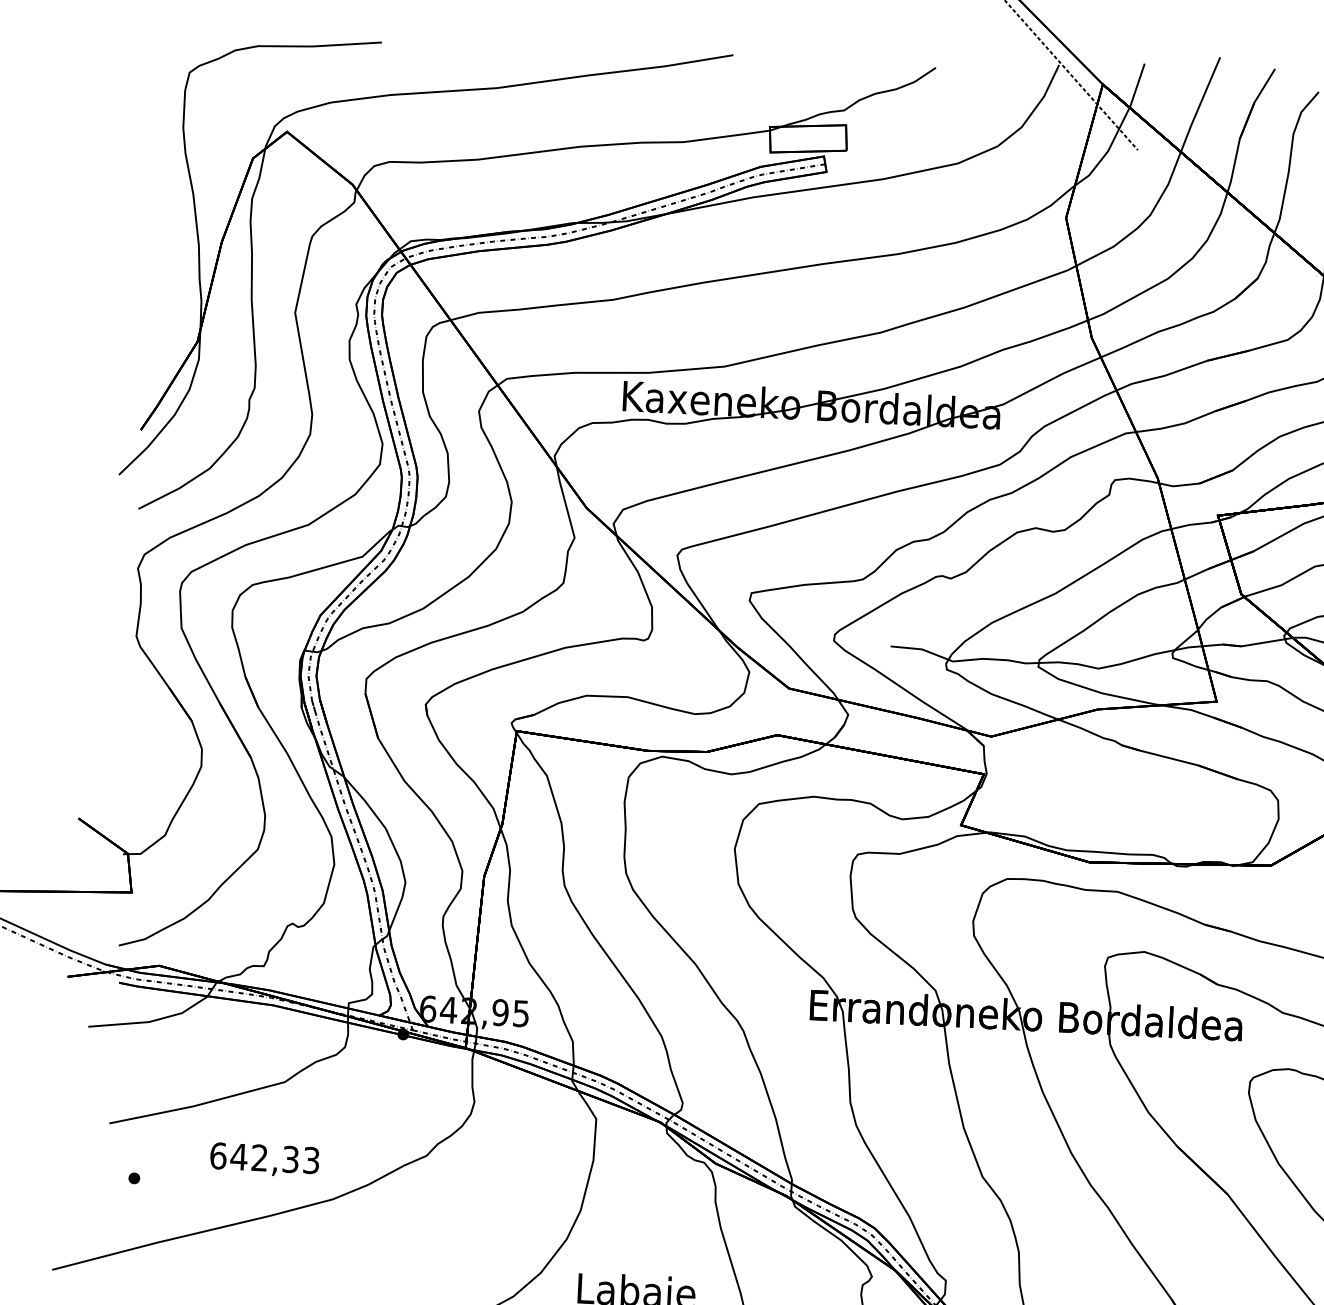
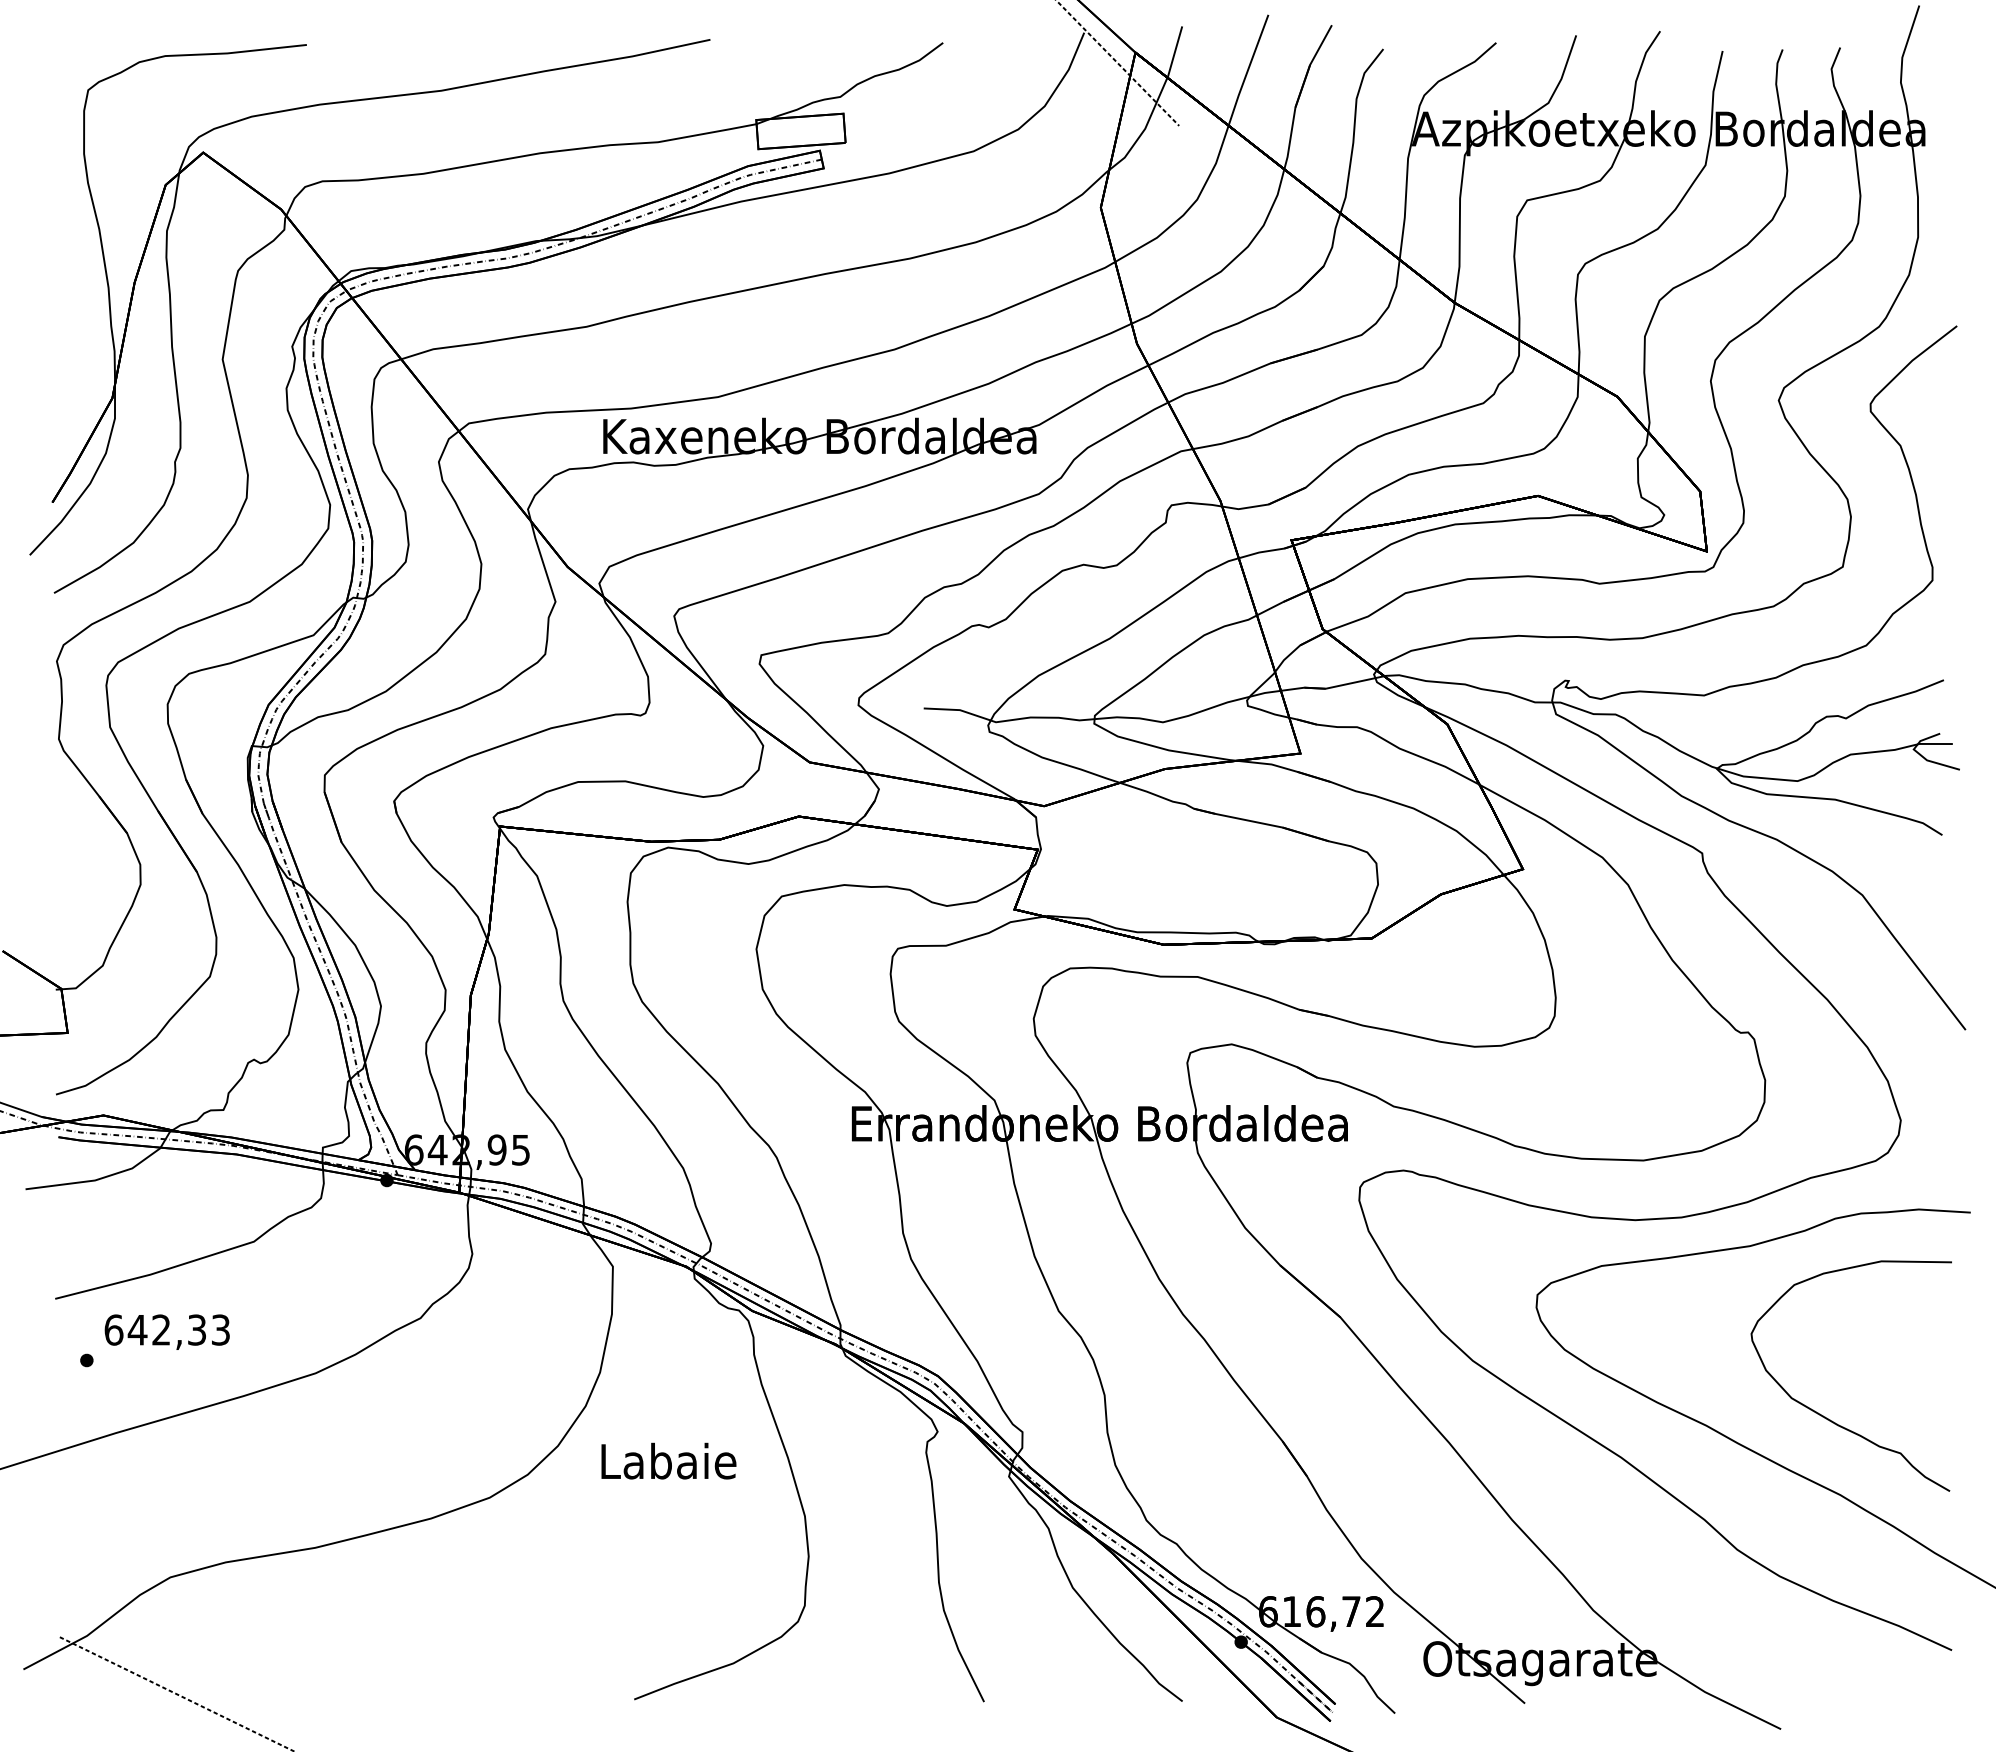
text: (264, 1159) -> (166, 1331), moved

